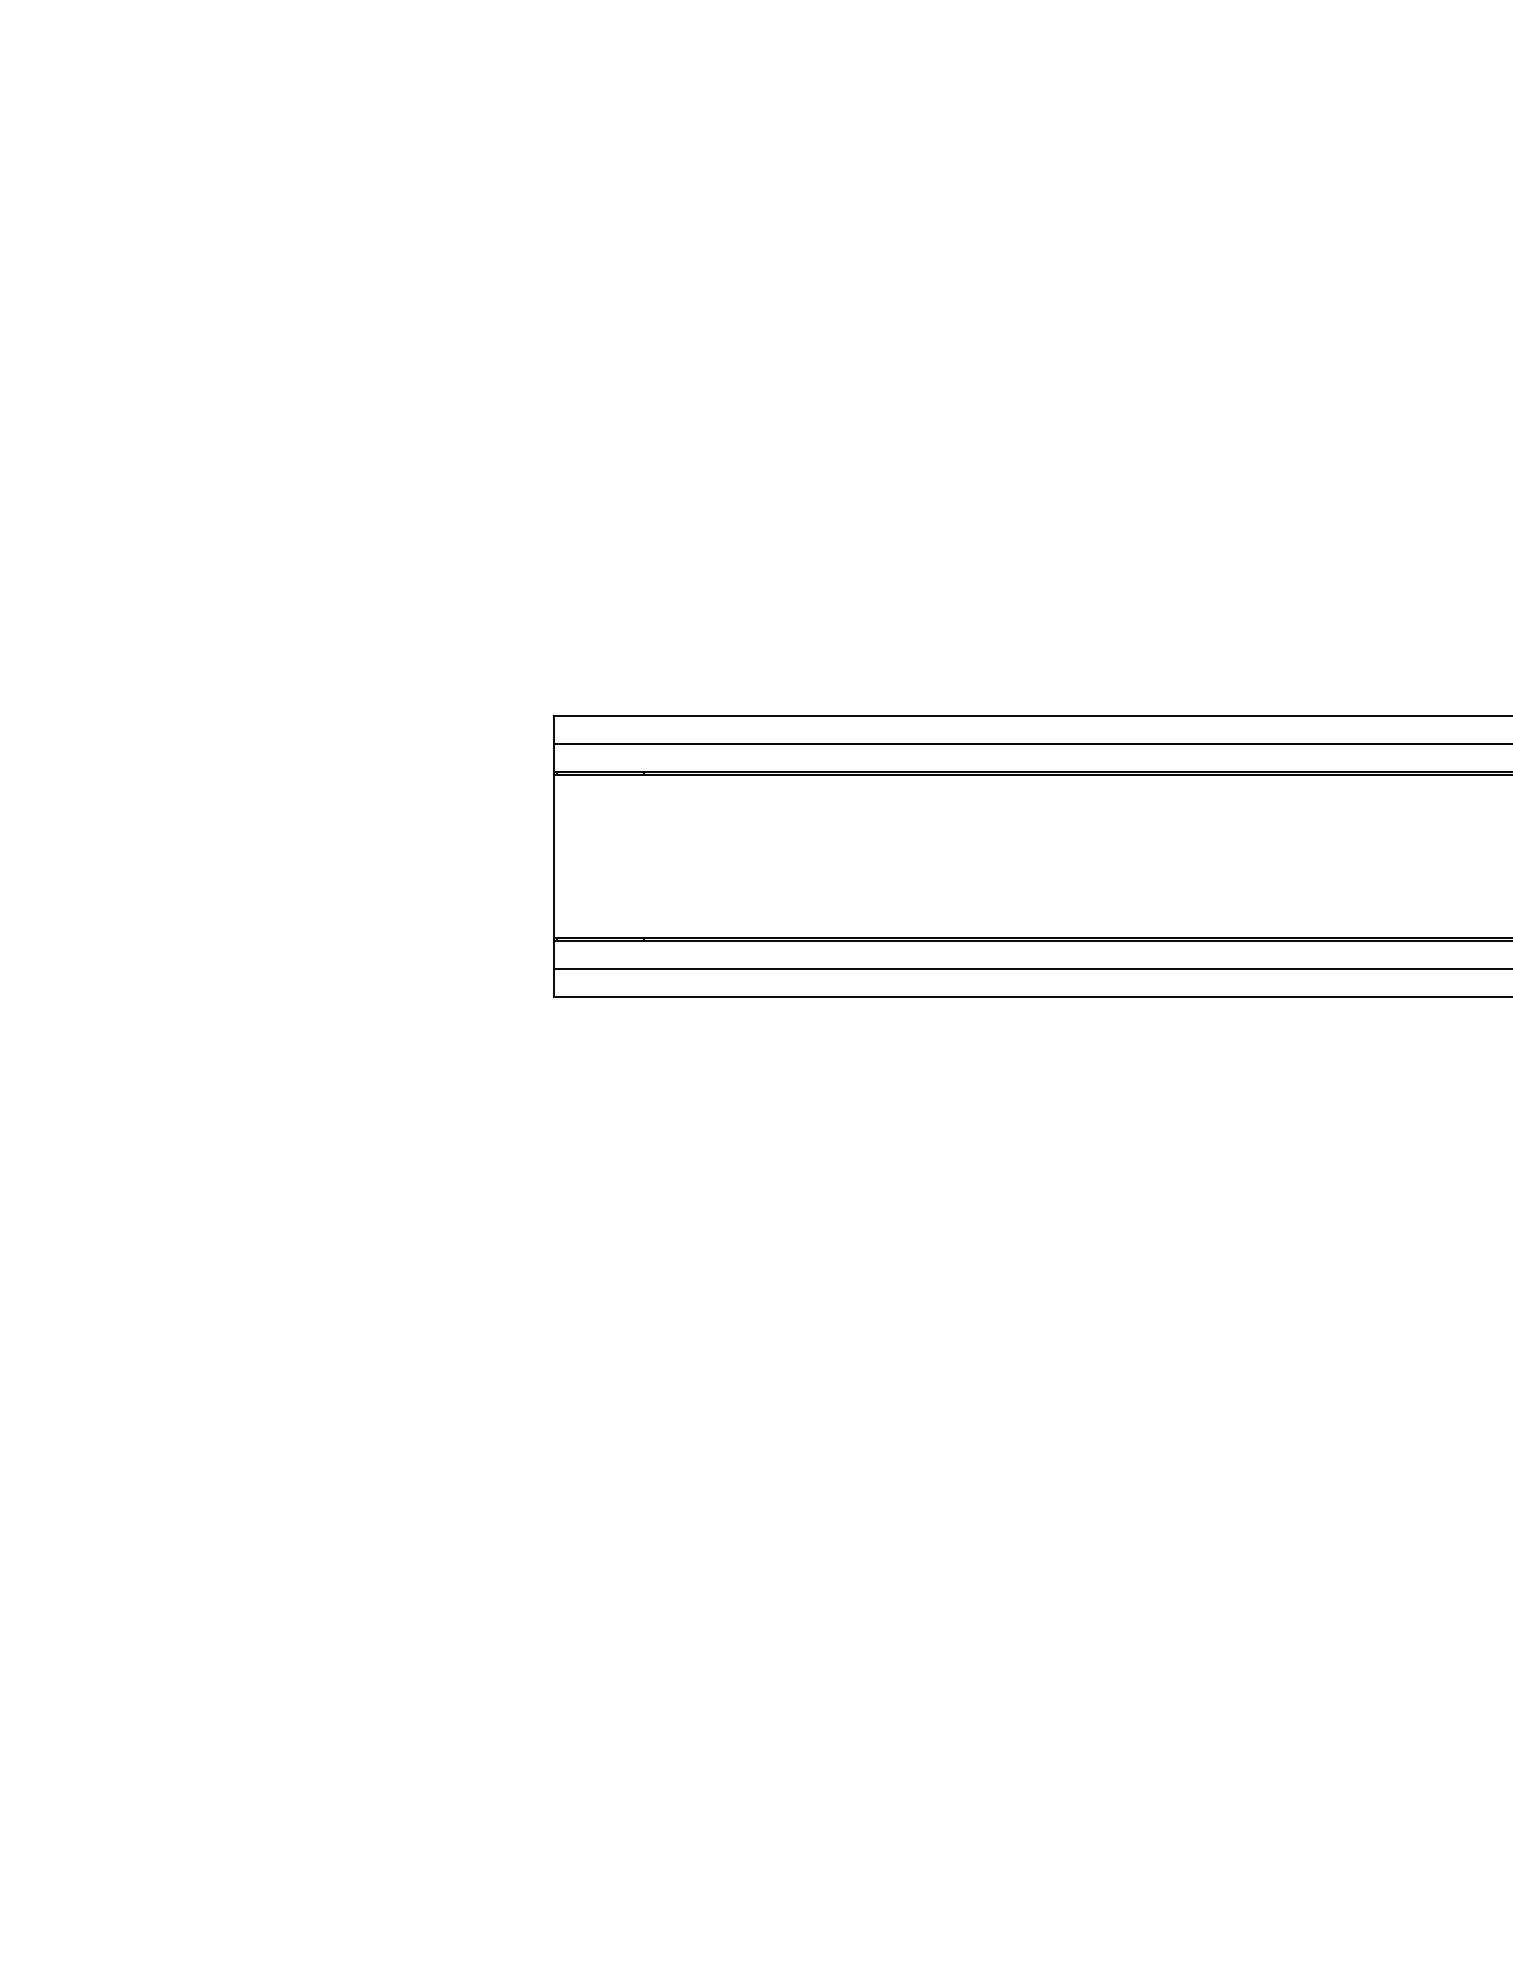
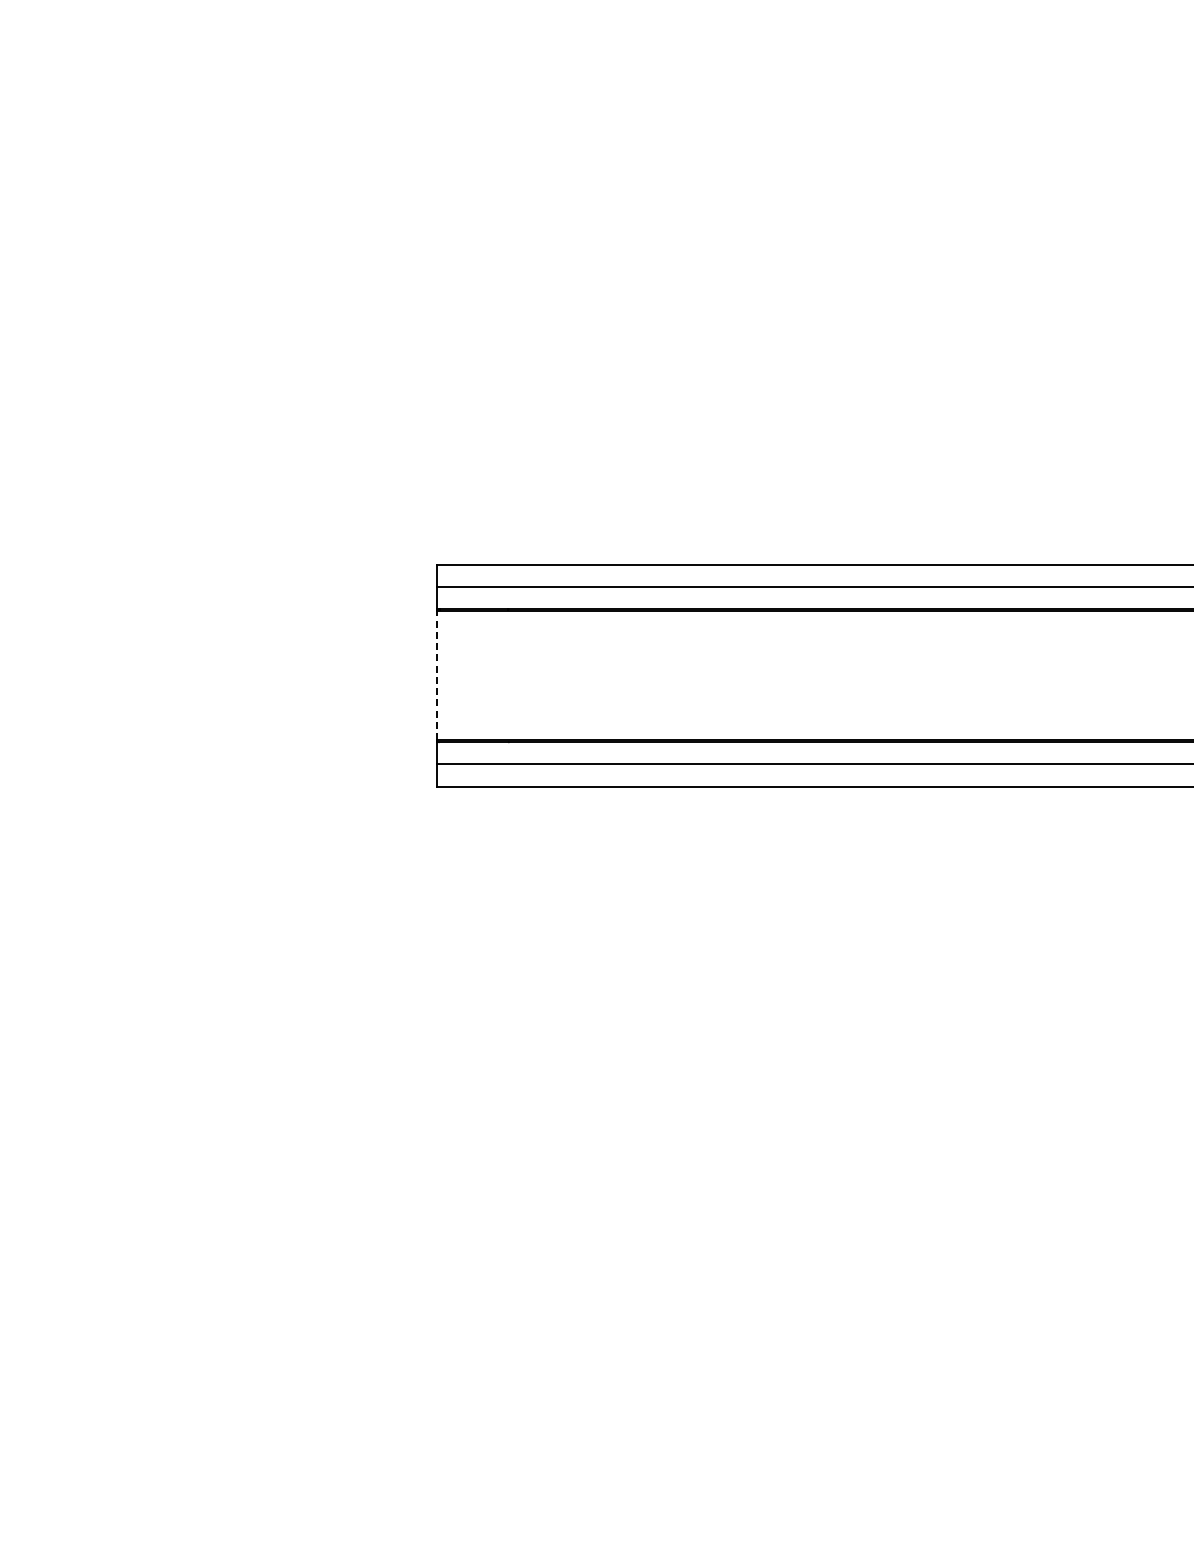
line: (554, 856) -> (437, 675), solid -> dashed

